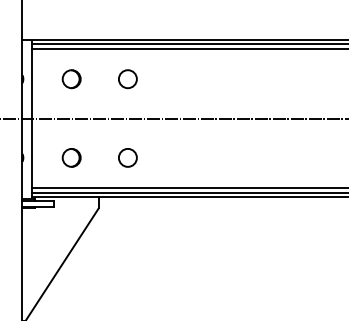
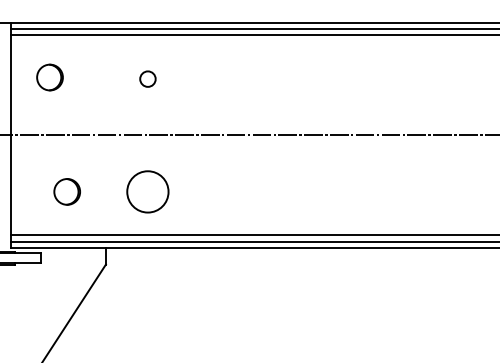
part: (71, 79) -> (49, 77), moved
circle: (127, 79) -> (147, 79), size x0.6
circle: (127, 157) -> (147, 191), size x1.6

